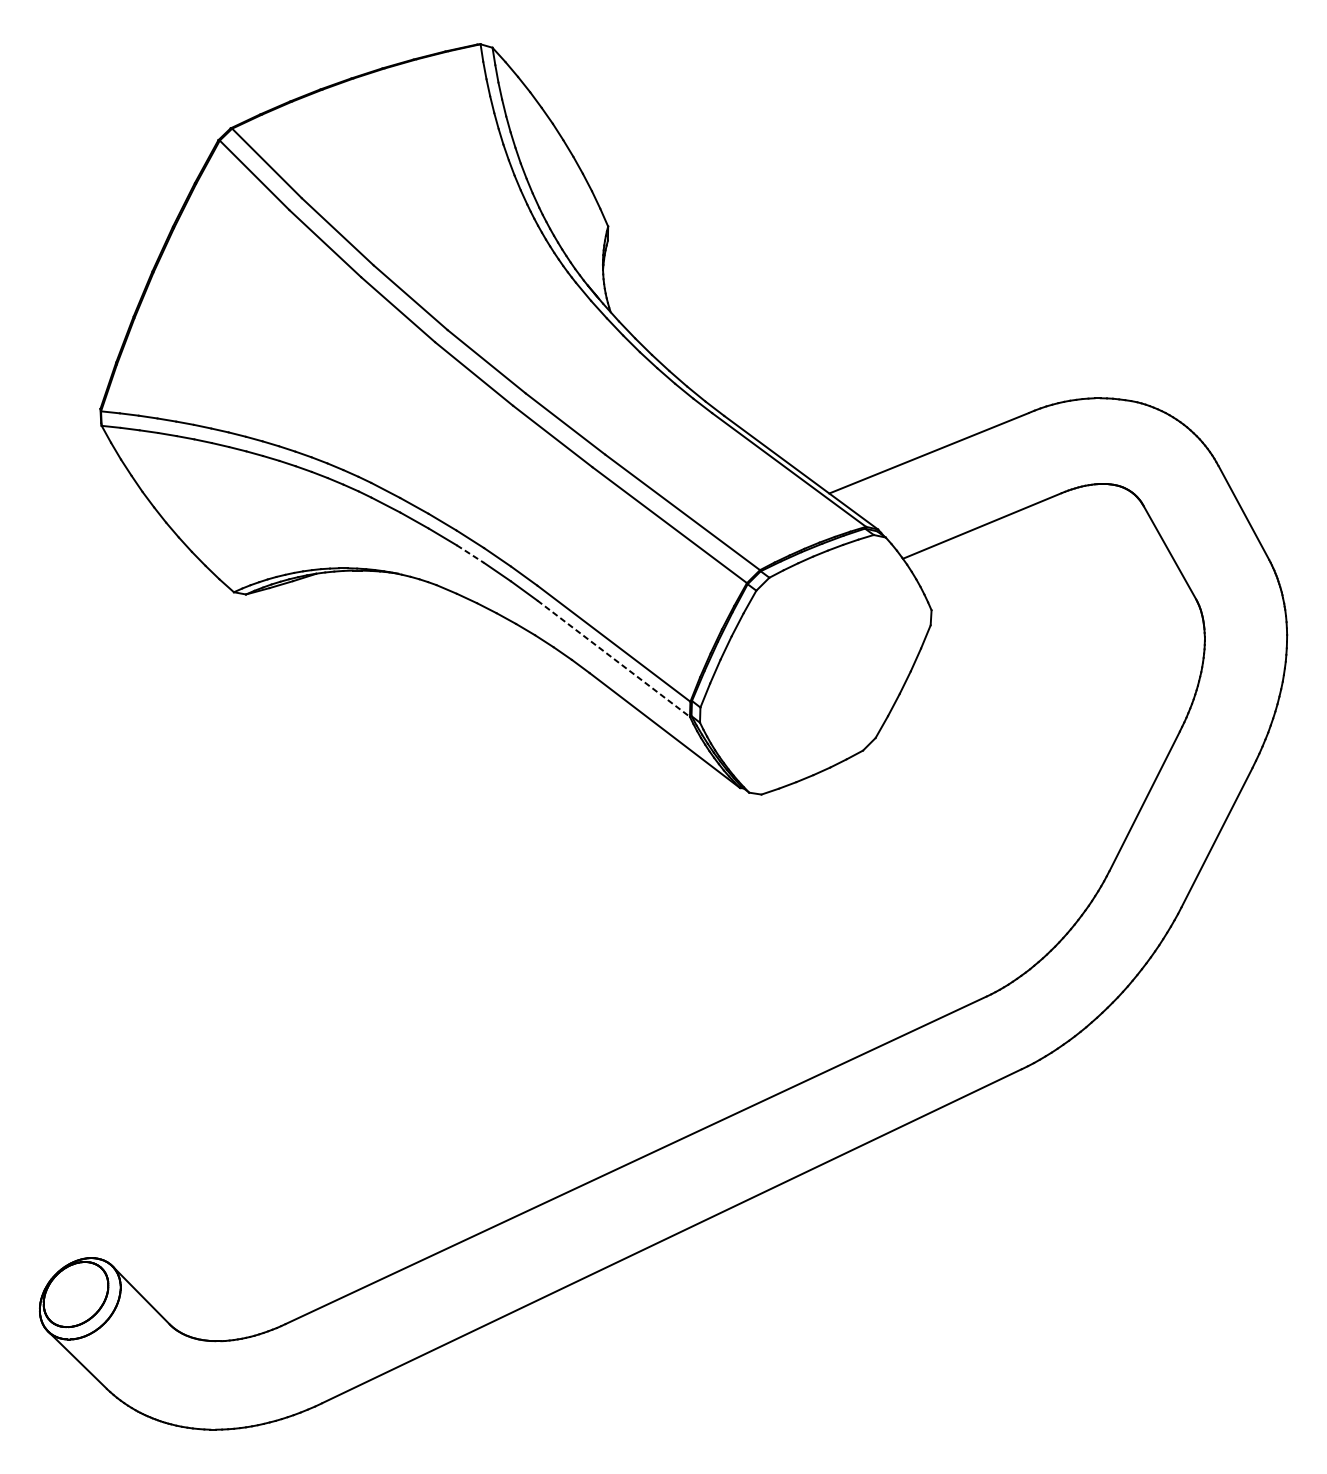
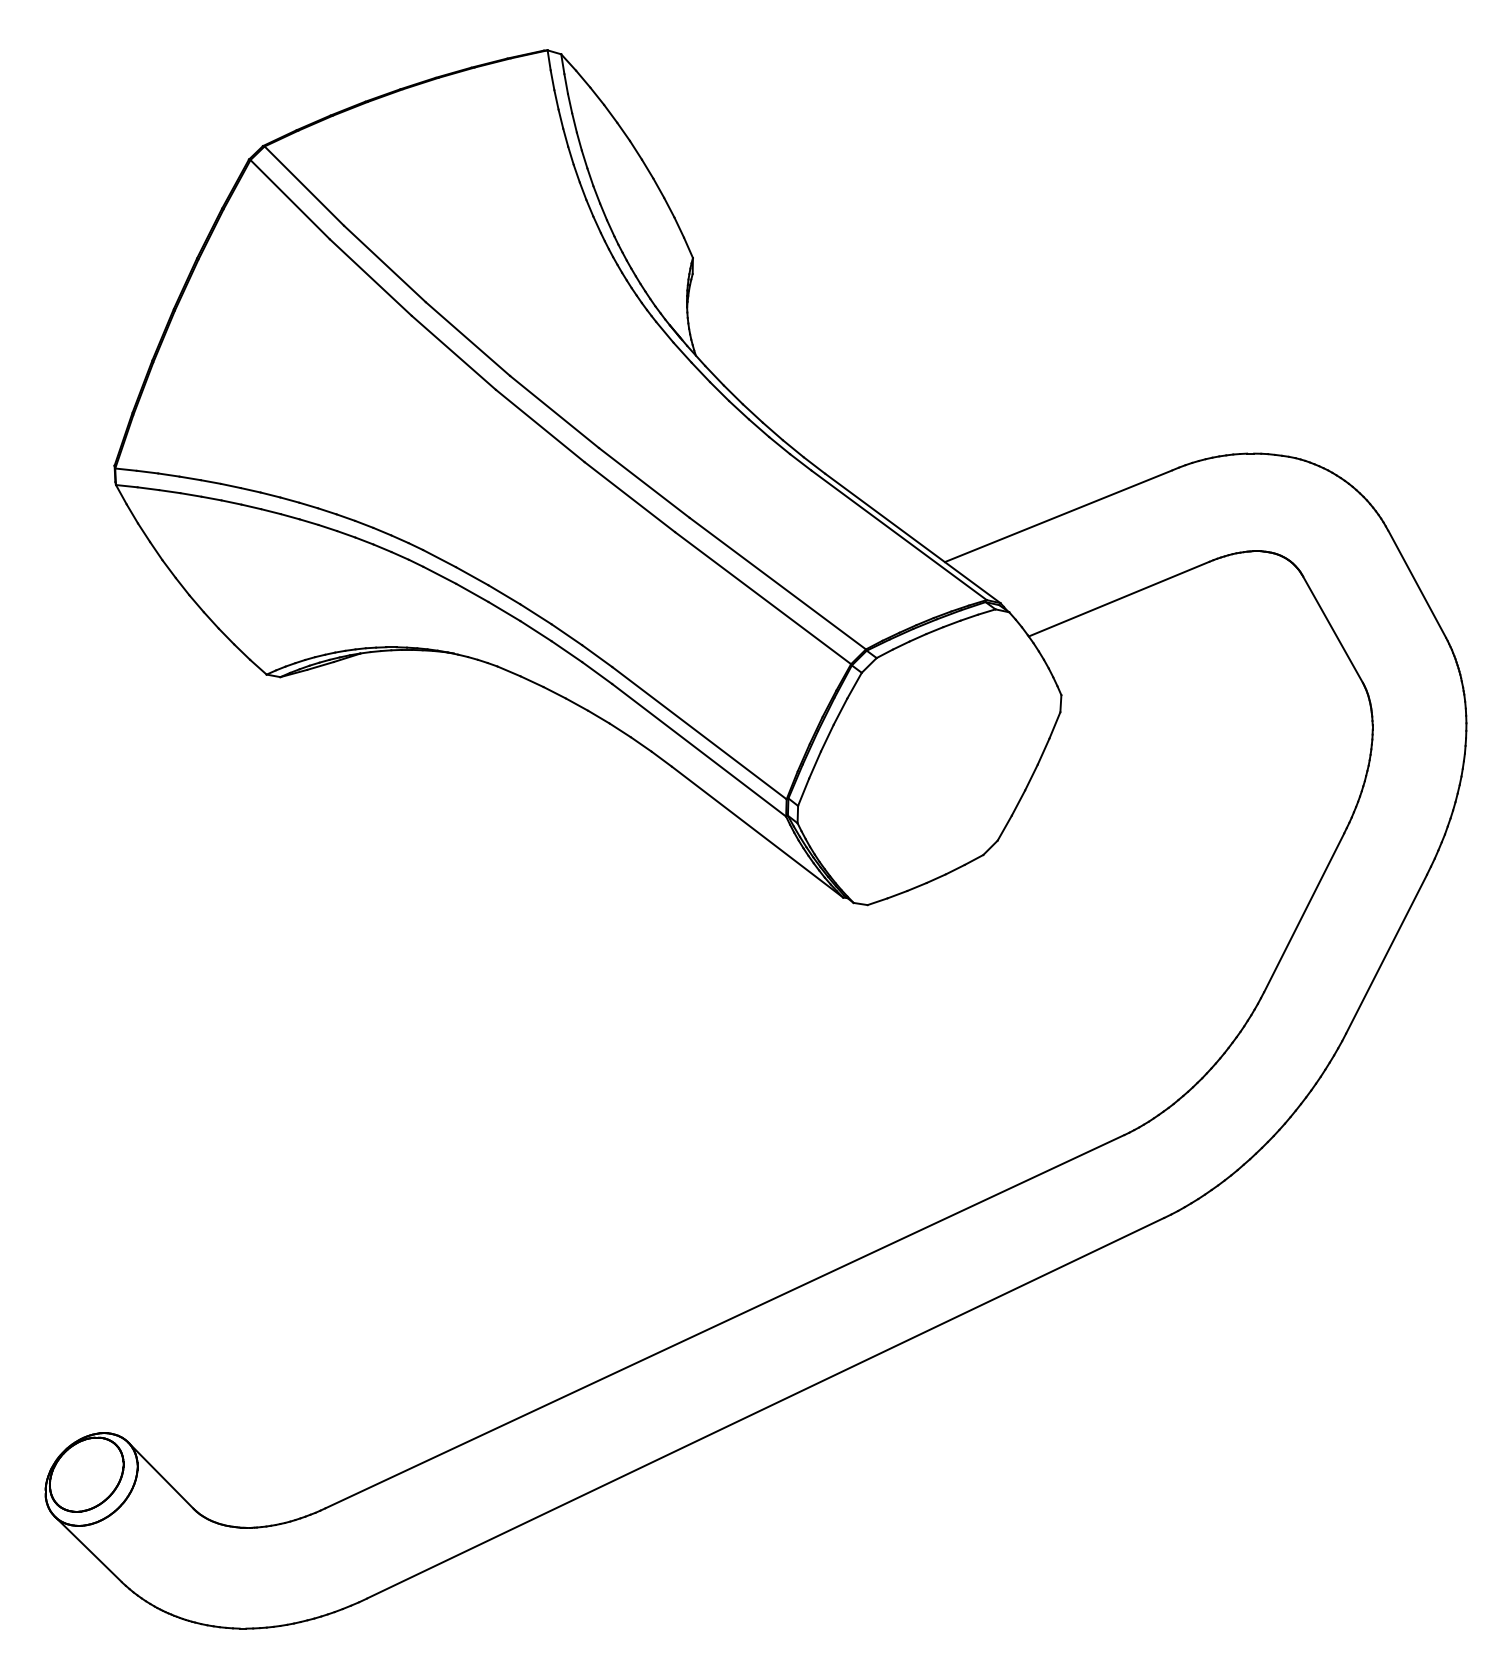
line: (470, 554) -> (536, 631), dashed -> solid
line: (613, 658) -> (699, 750), dashed -> solid

